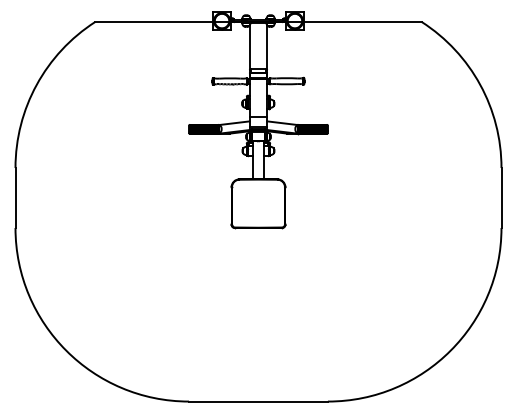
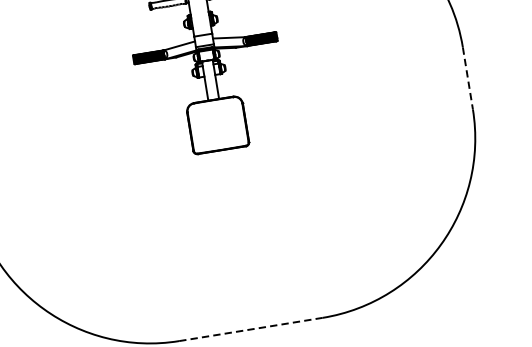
line: (501, 198) -> (468, 79), solid -> dashed
line: (259, 401) -> (251, 329), solid -> dashed

